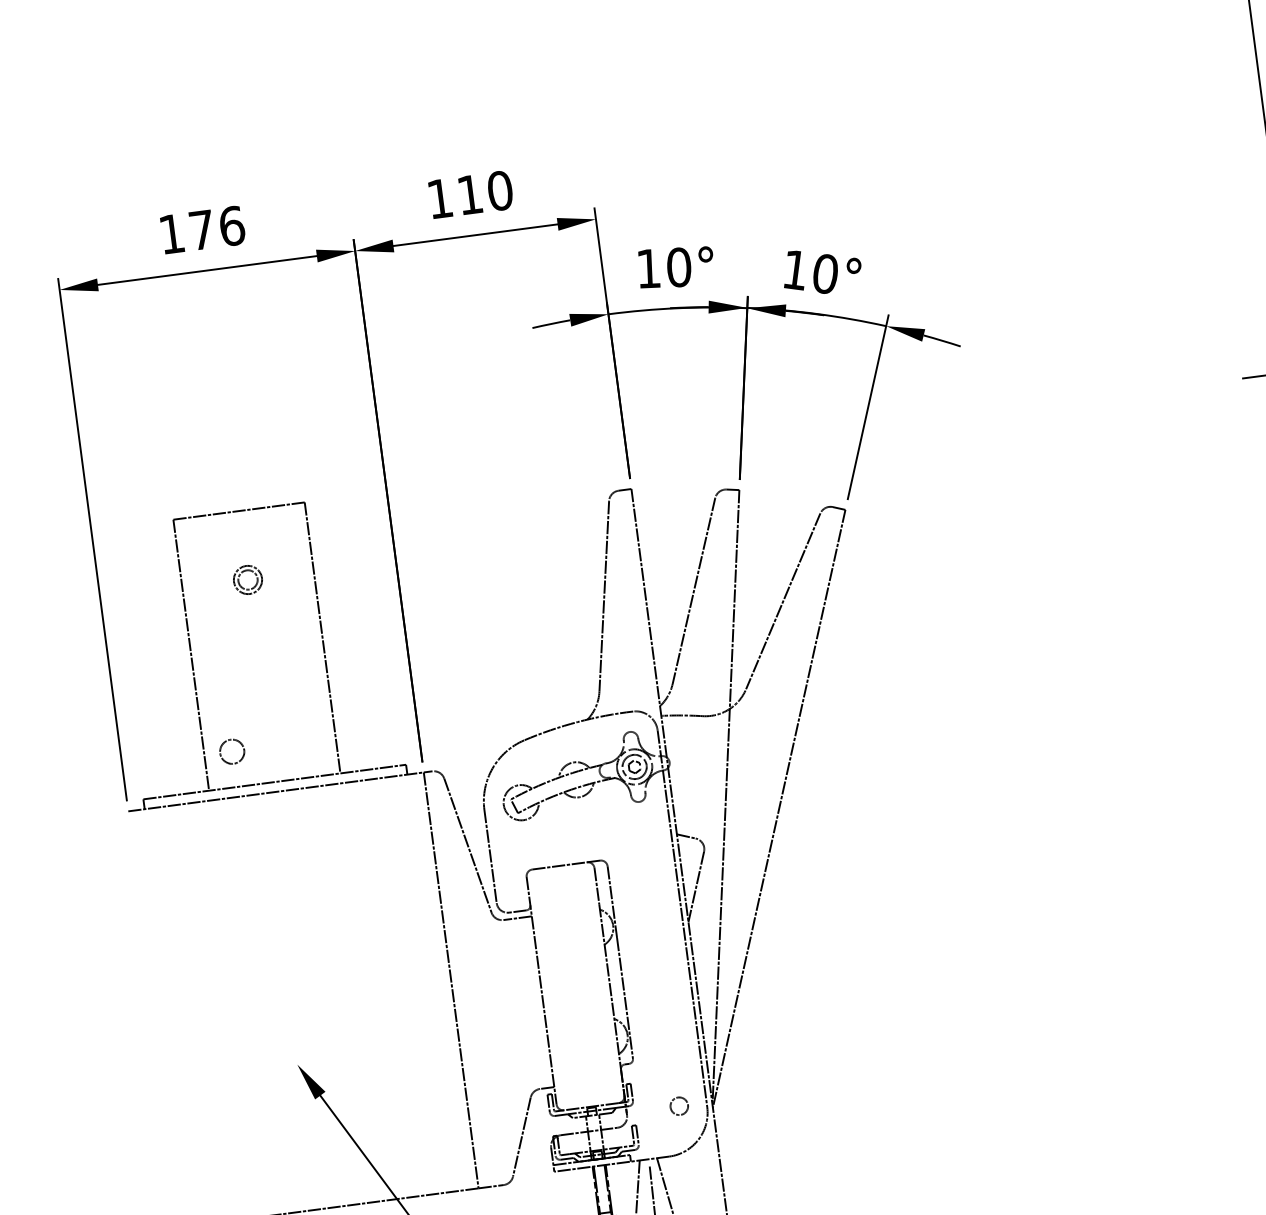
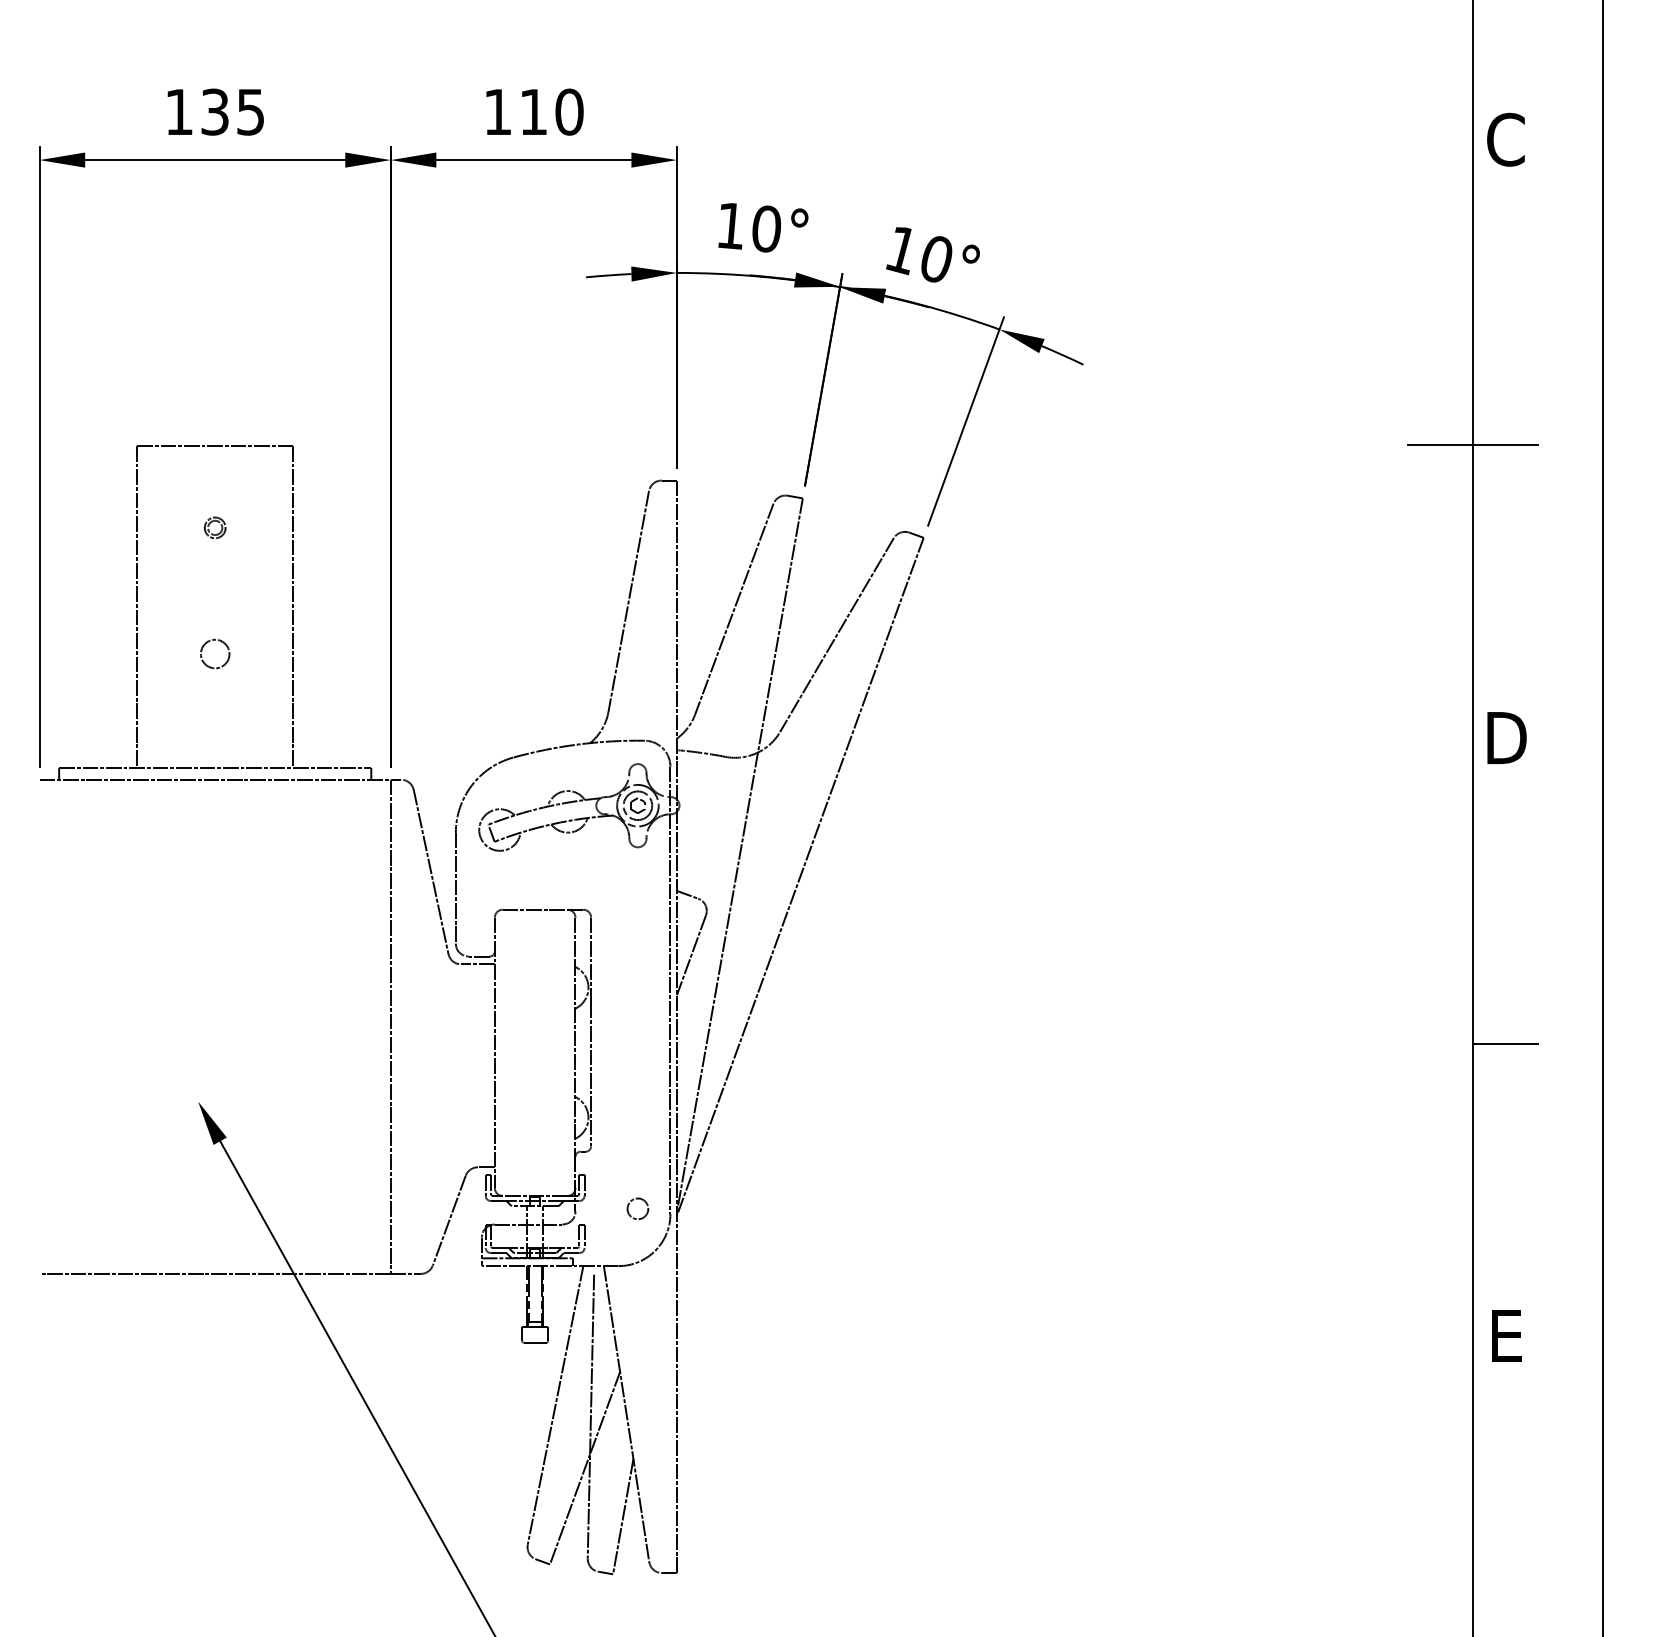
text: (217, 227) -> (233, 111), 176 -> 135
part: (248, 579) -> (215, 527), size x0.62
circle: (232, 751) -> (215, 653), moved

